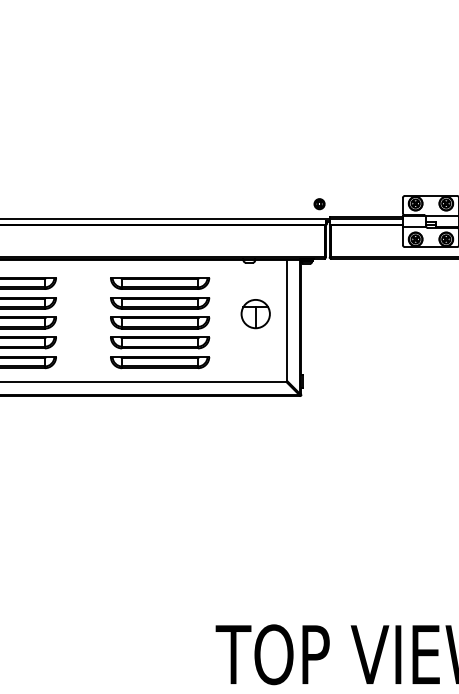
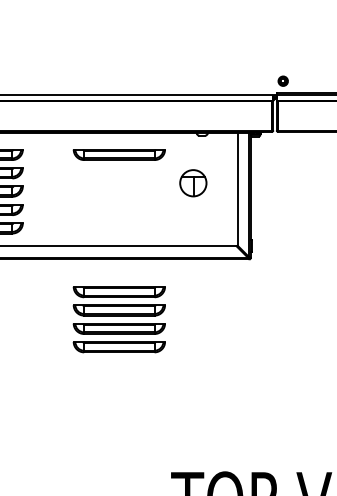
part: (319, 204) -> (283, 81), moved
part: (255, 314) -> (193, 183), moved
part: (160, 333) -> (119, 320), moved

